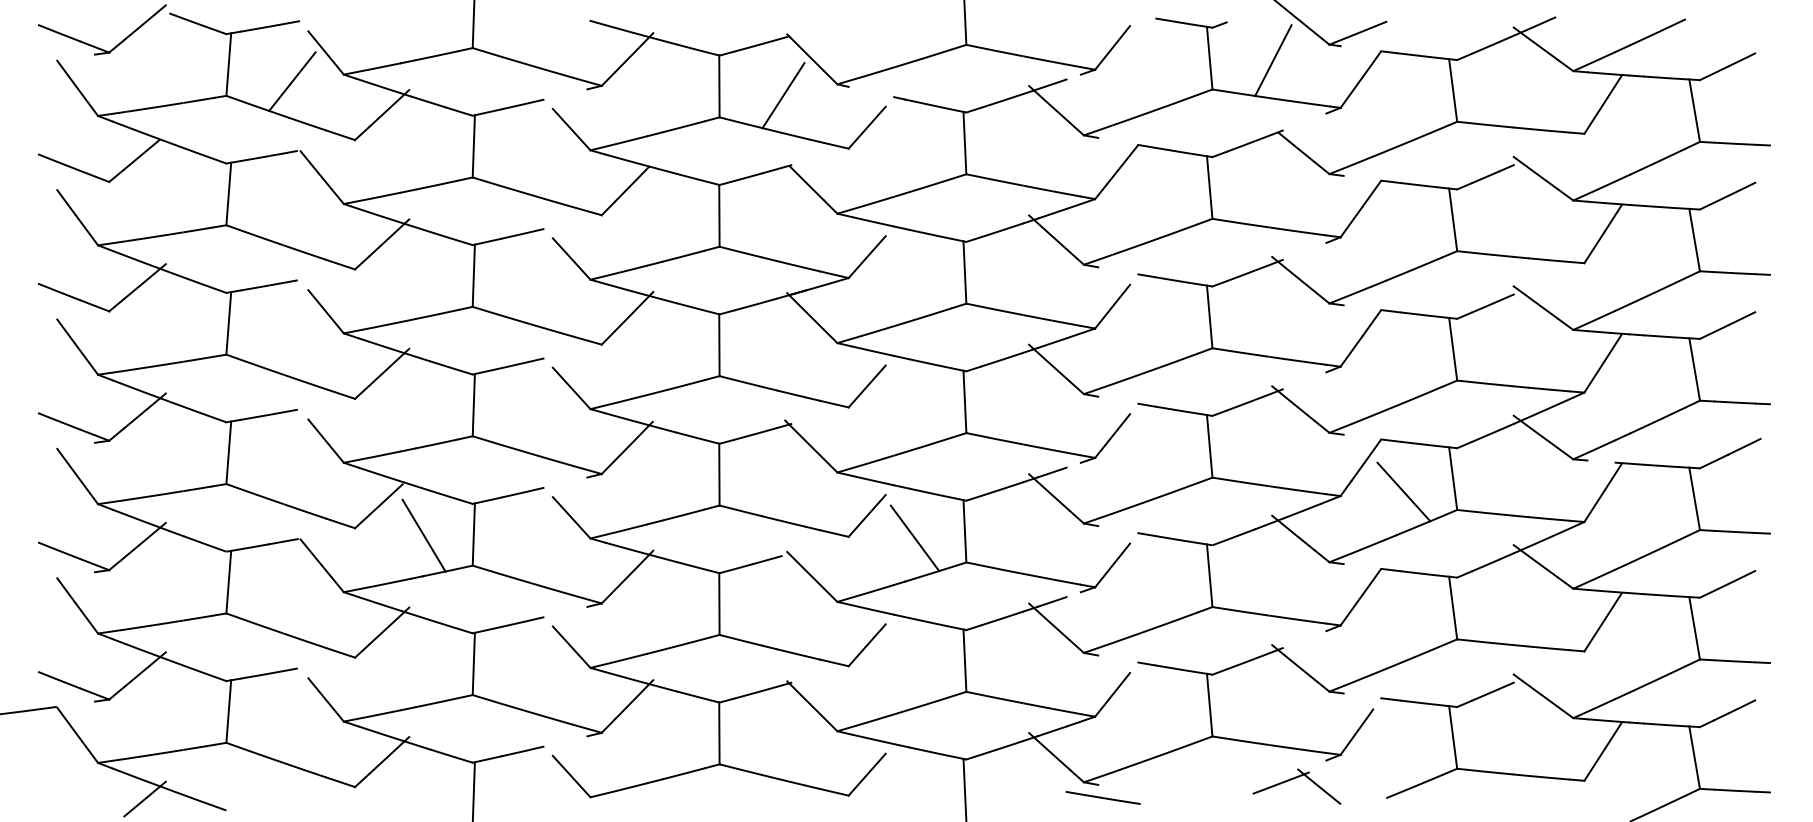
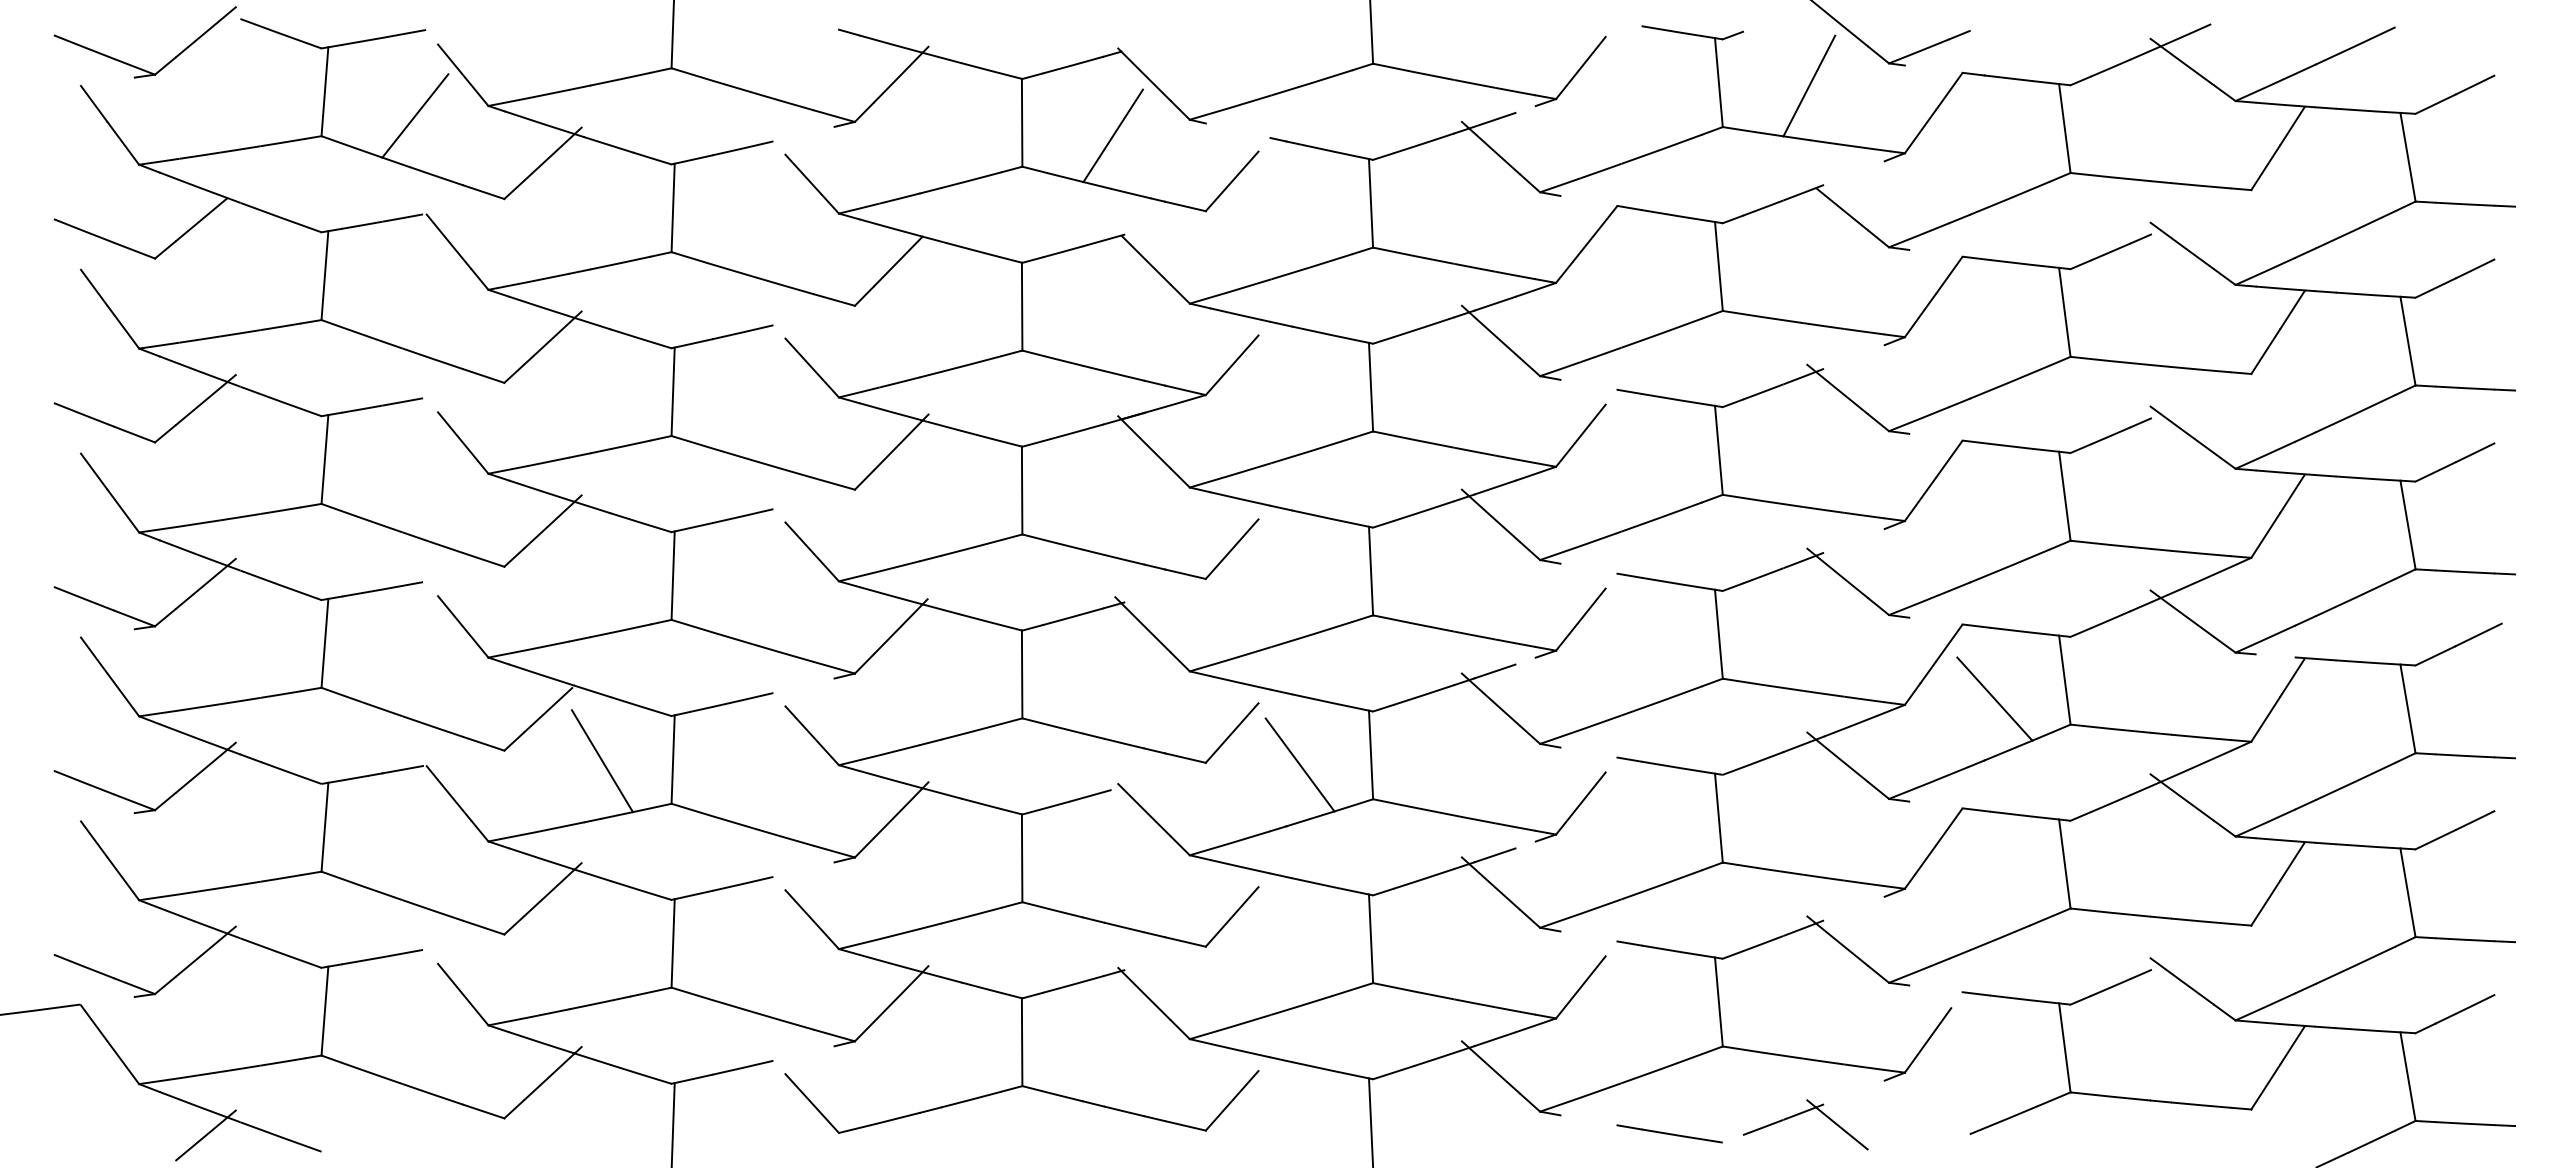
part: (1295, 778) -> (1803, 1113), moved
line: (1103, 797) -> (1669, 1133), moved

